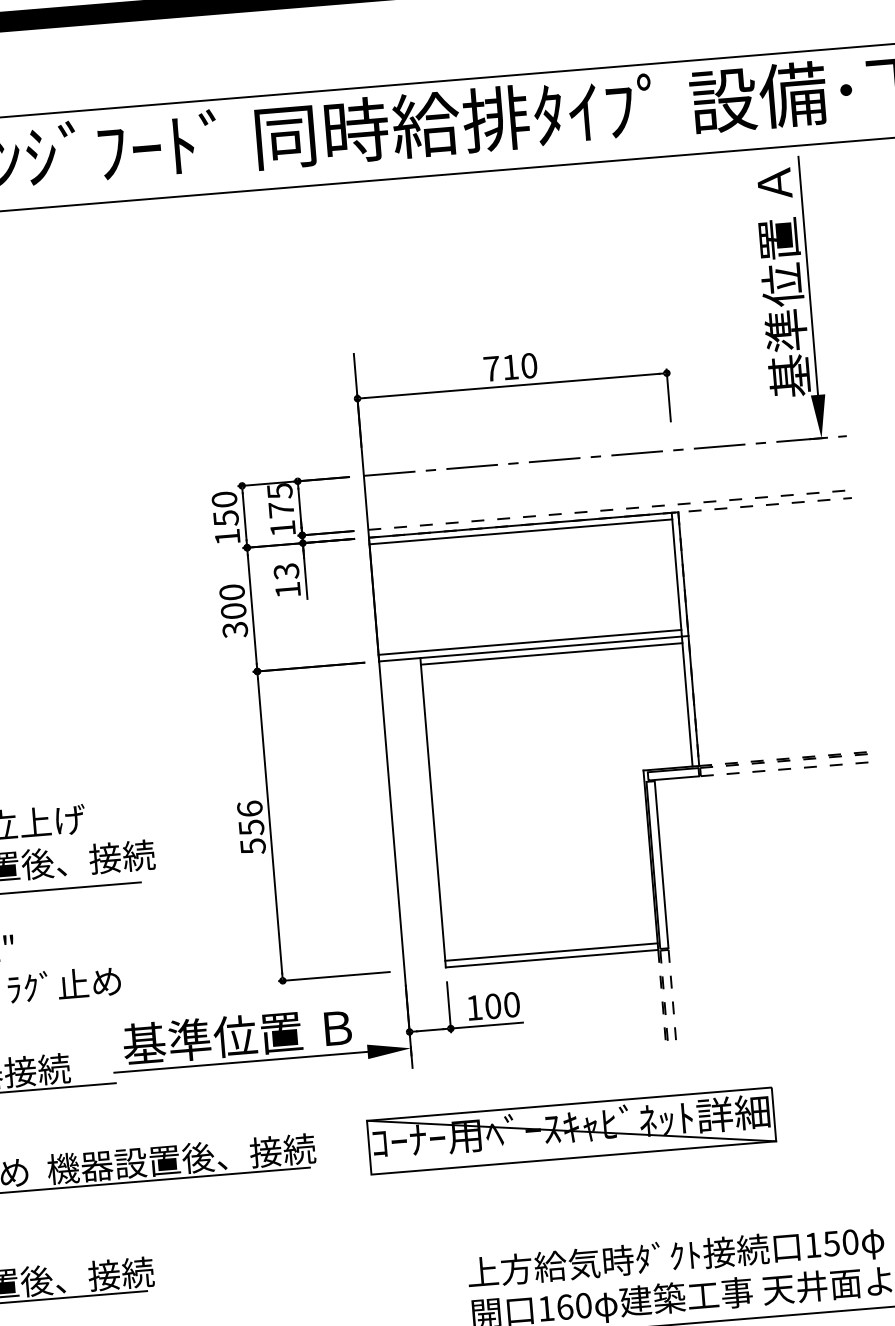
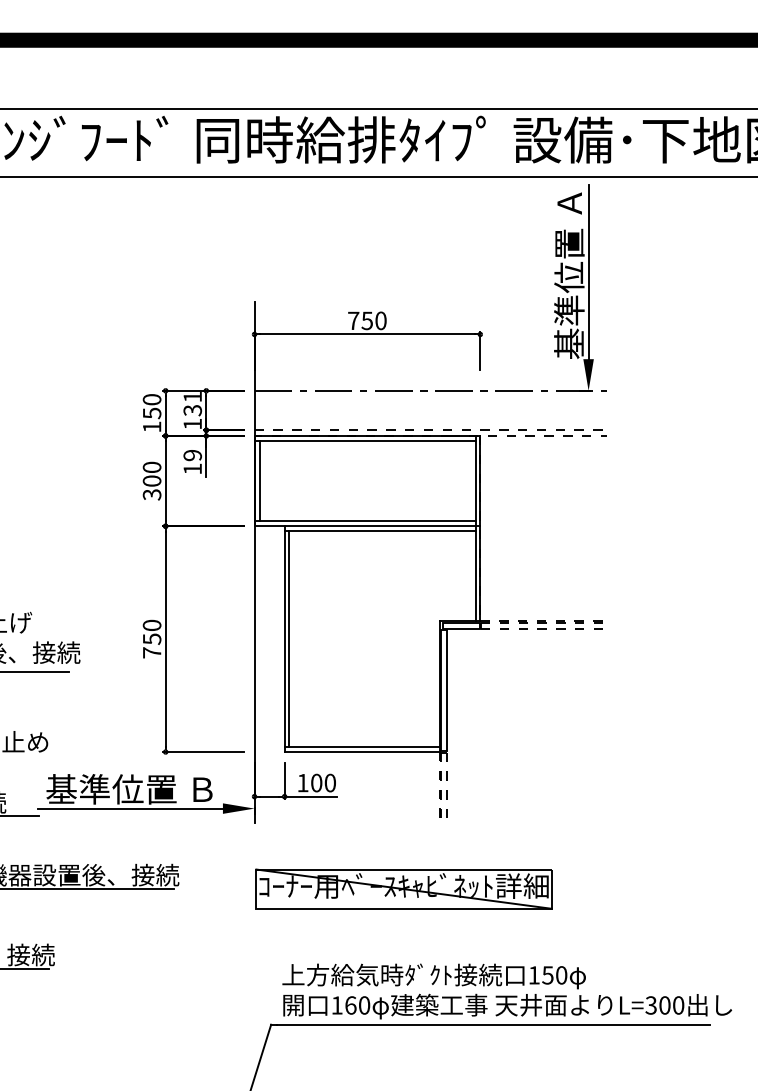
text: (509, 366) -> (366, 320), 710 -> 750
text: (280, 501) -> (192, 404), 175 -> 131
text: (286, 571) -> (192, 455), 13 -> 19
line: (380, 598) -> (259, 480), added
line: (439, 812) -> (289, 639), added
text: (250, 826) -> (151, 638), 556 -> 750
part: (570, 1130) -> (403, 888), moved

